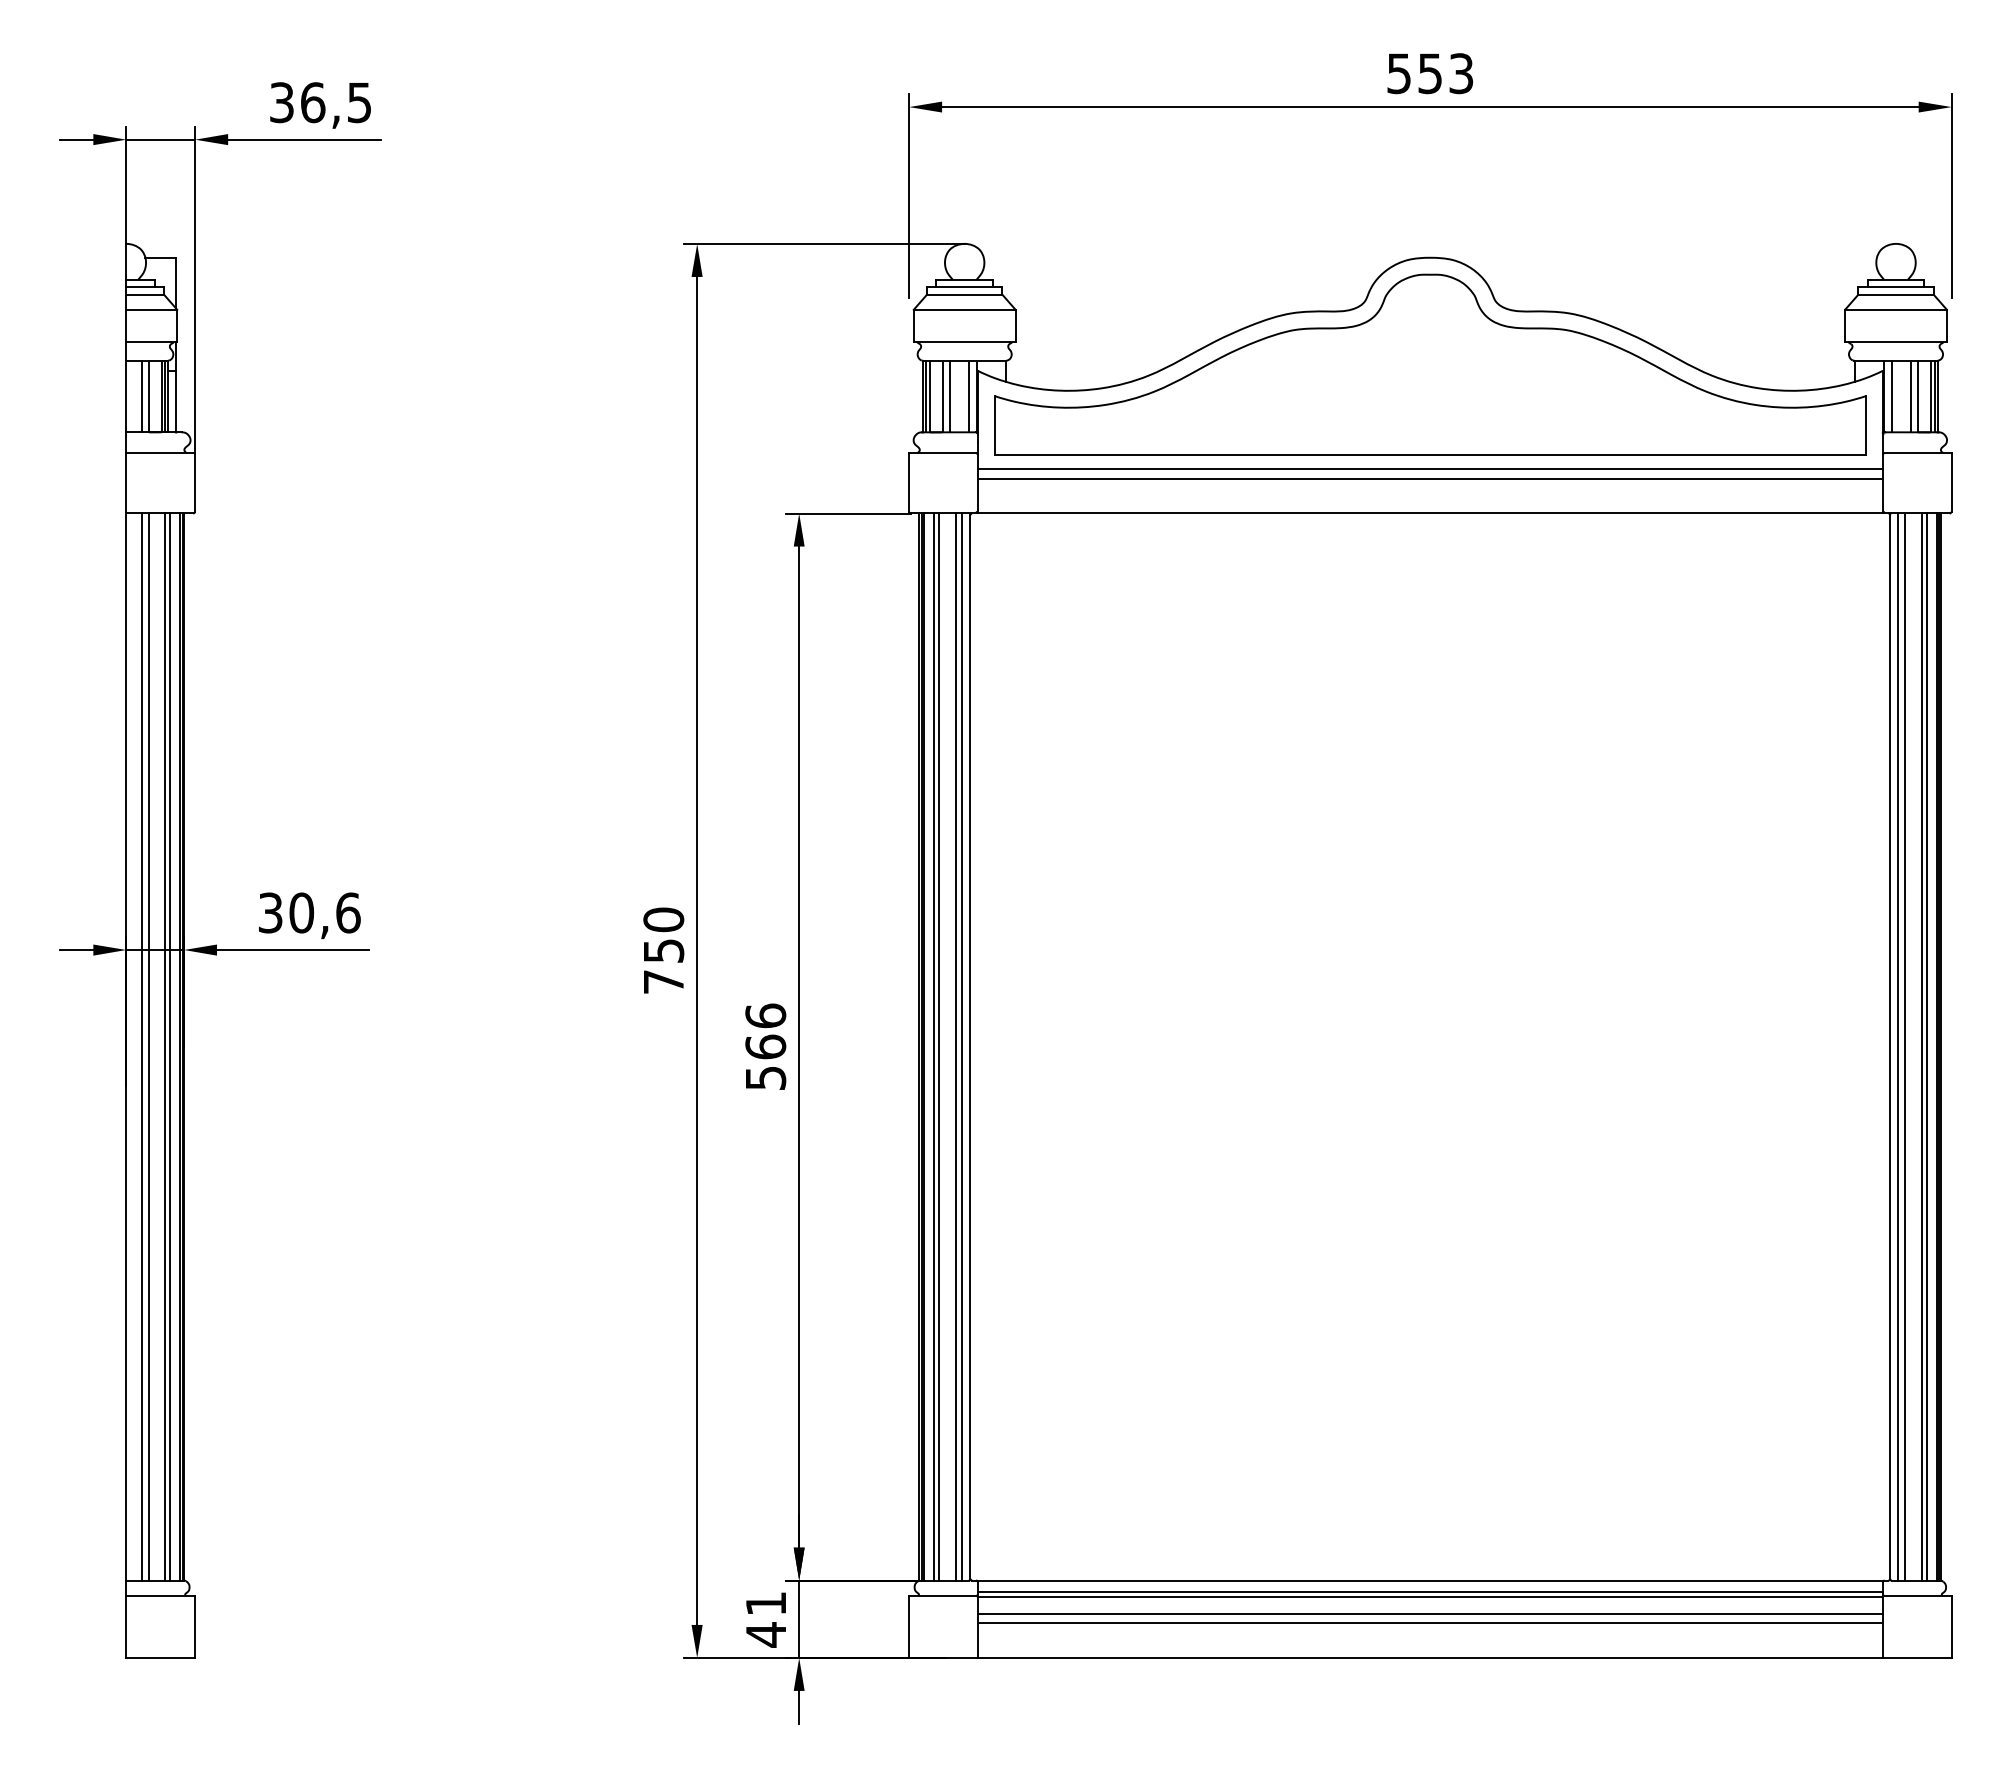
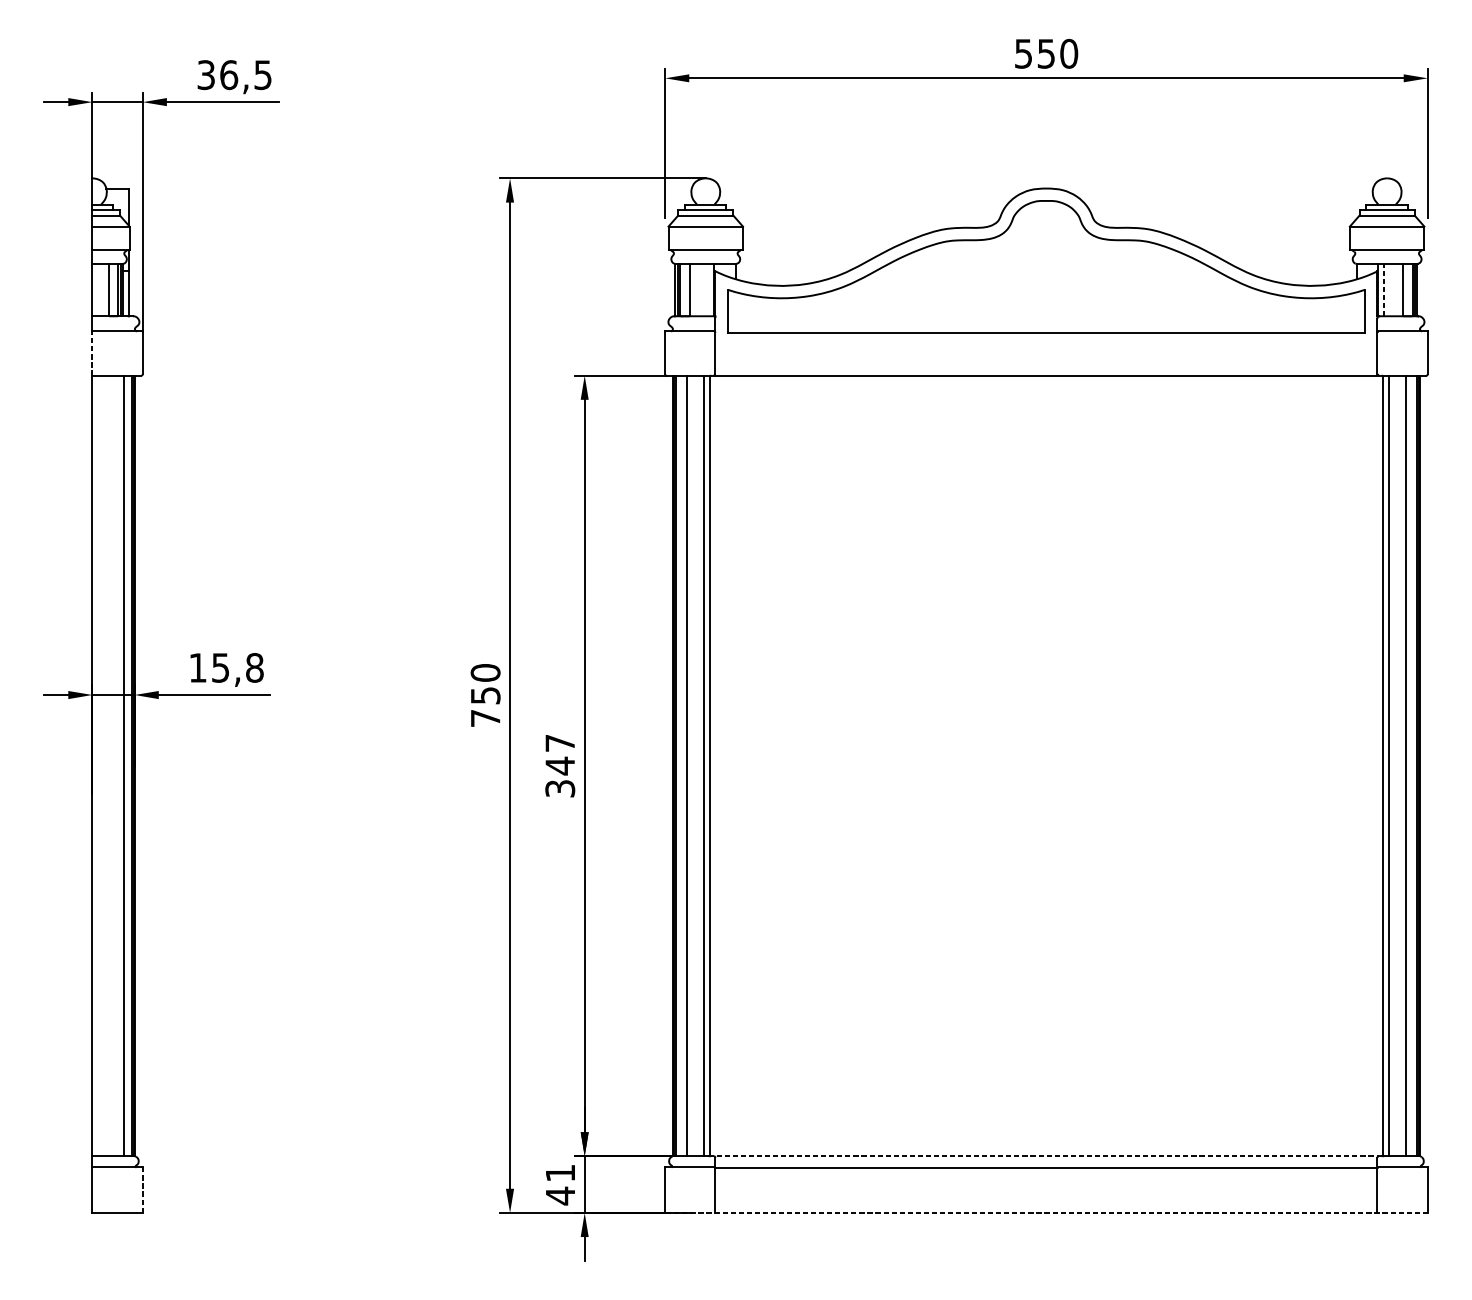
text: (1461, 73) -> (1069, 53), 553 -> 550
line: (141, 396) -> (103, 290), removed
line: (950, 396) -> (695, 290), removed
line: (968, 396) -> (708, 290), removed
line: (1891, 396) -> (1383, 290), solid -> dashed
line: (1910, 396) -> (1397, 290), removed
line: (1429, 469) -> (1045, 343), removed
line: (1429, 478) -> (1045, 350), removed
line: (126, 482) -> (92, 352), solid -> dashed
text: (309, 912) -> (226, 667), 30,6 -> 15,8
line: (141, 1046) -> (103, 765), removed
line: (148, 1046) -> (108, 765), removed
line: (164, 1046) -> (120, 765), removed
text: (765, 1046) -> (560, 765), 566 -> 347
line: (934, 1046) -> (683, 765), removed
line: (955, 1046) -> (699, 765), removed
line: (1905, 1046) -> (1394, 765), removed
line: (1926, 1046) -> (1409, 765), removed
line: (1429, 1580) -> (1045, 1156), solid -> dashed
line: (1429, 1592) -> (1045, 1165), removed
line: (1429, 1613) -> (1045, 1180), removed
line: (1429, 1622) -> (1045, 1186), removed
line: (195, 1627) -> (143, 1190), solid -> dashed
line: (1429, 1657) -> (1045, 1212), solid -> dashed

